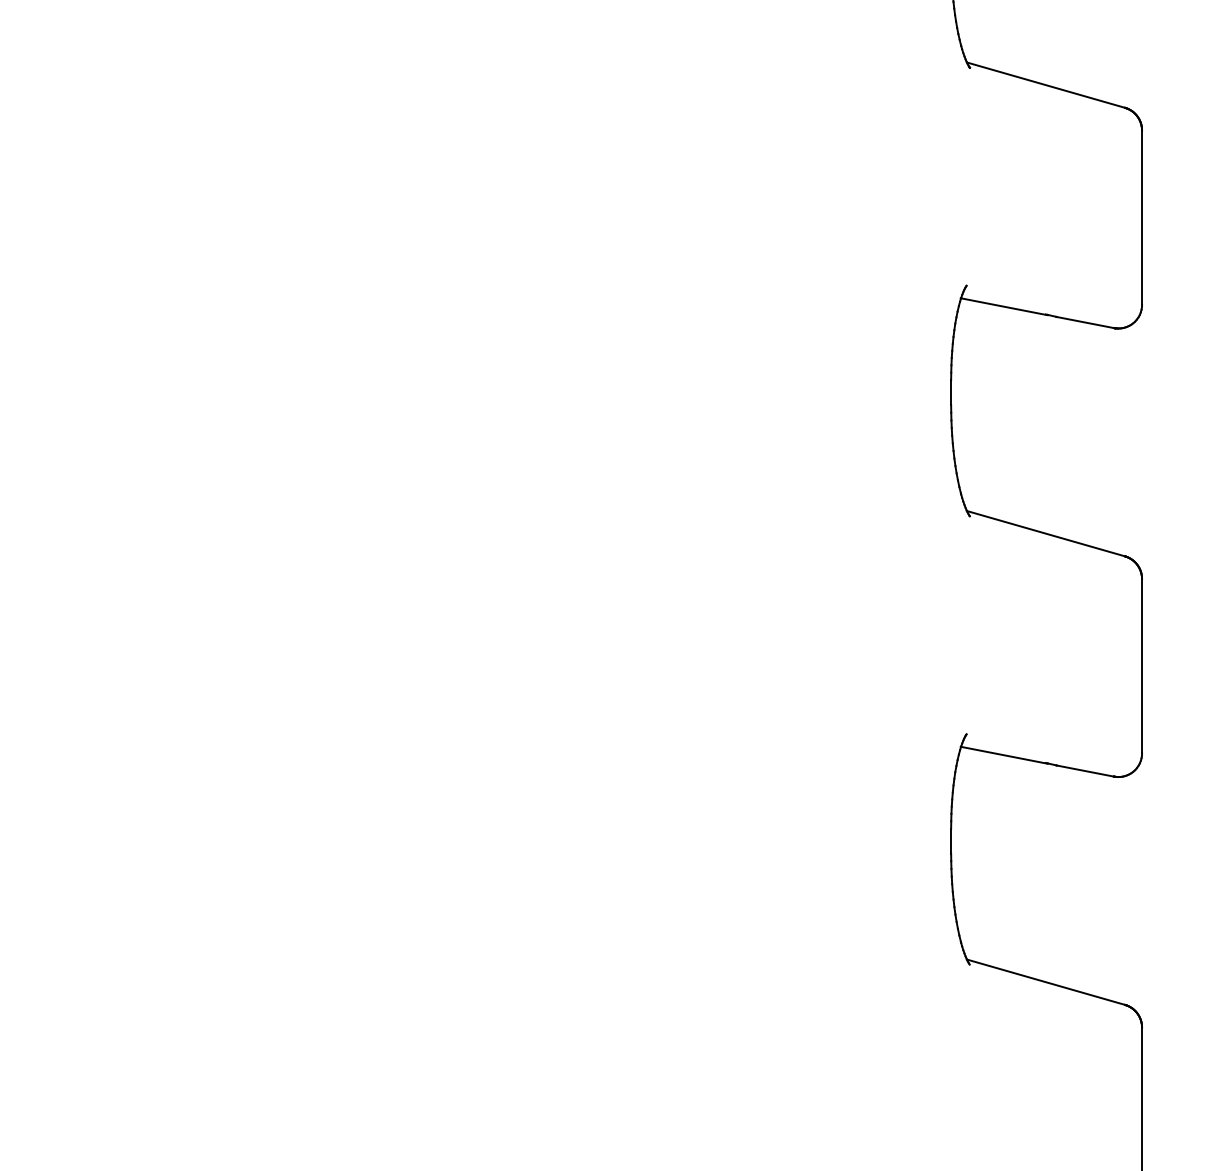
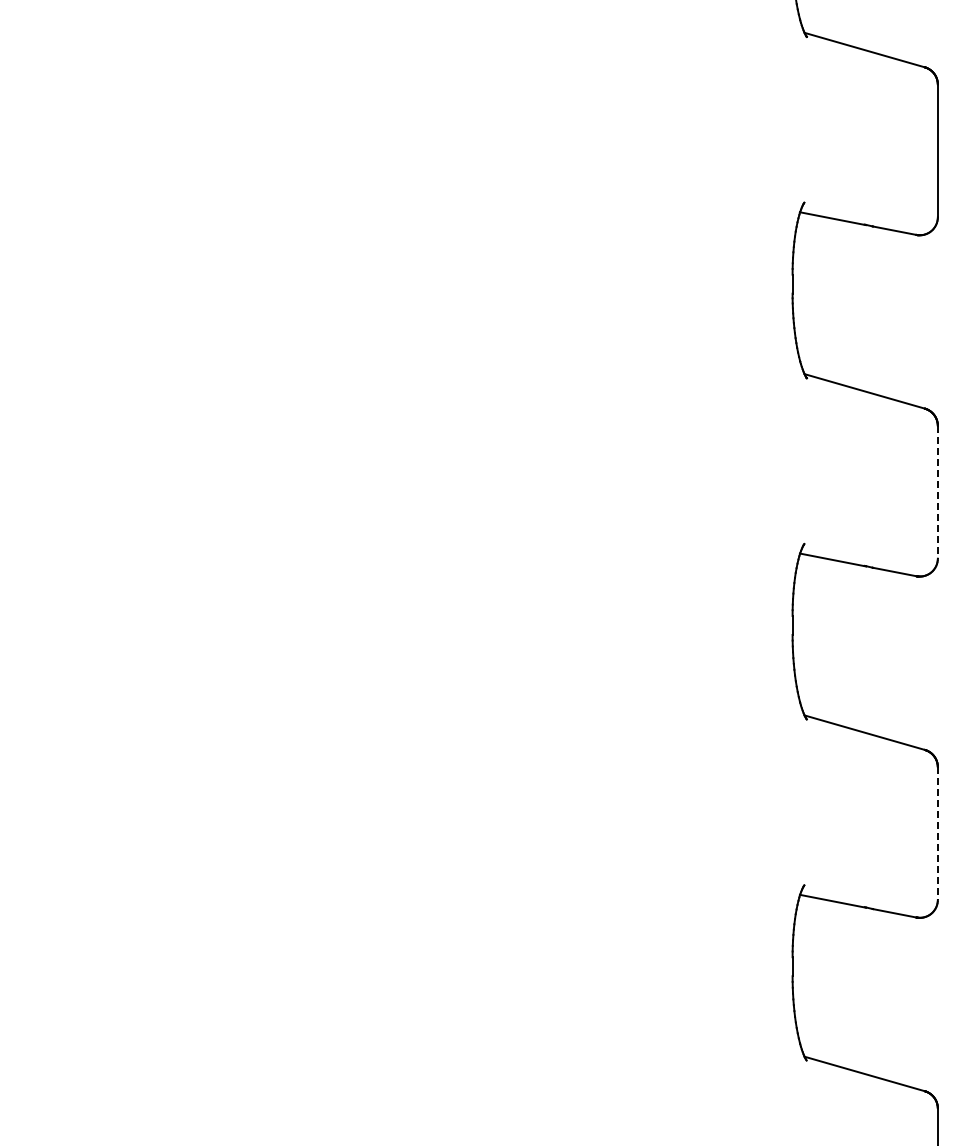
line: (1141, 218) -> (937, 492), solid -> dashed
line: (1141, 667) -> (937, 834), solid -> dashed

